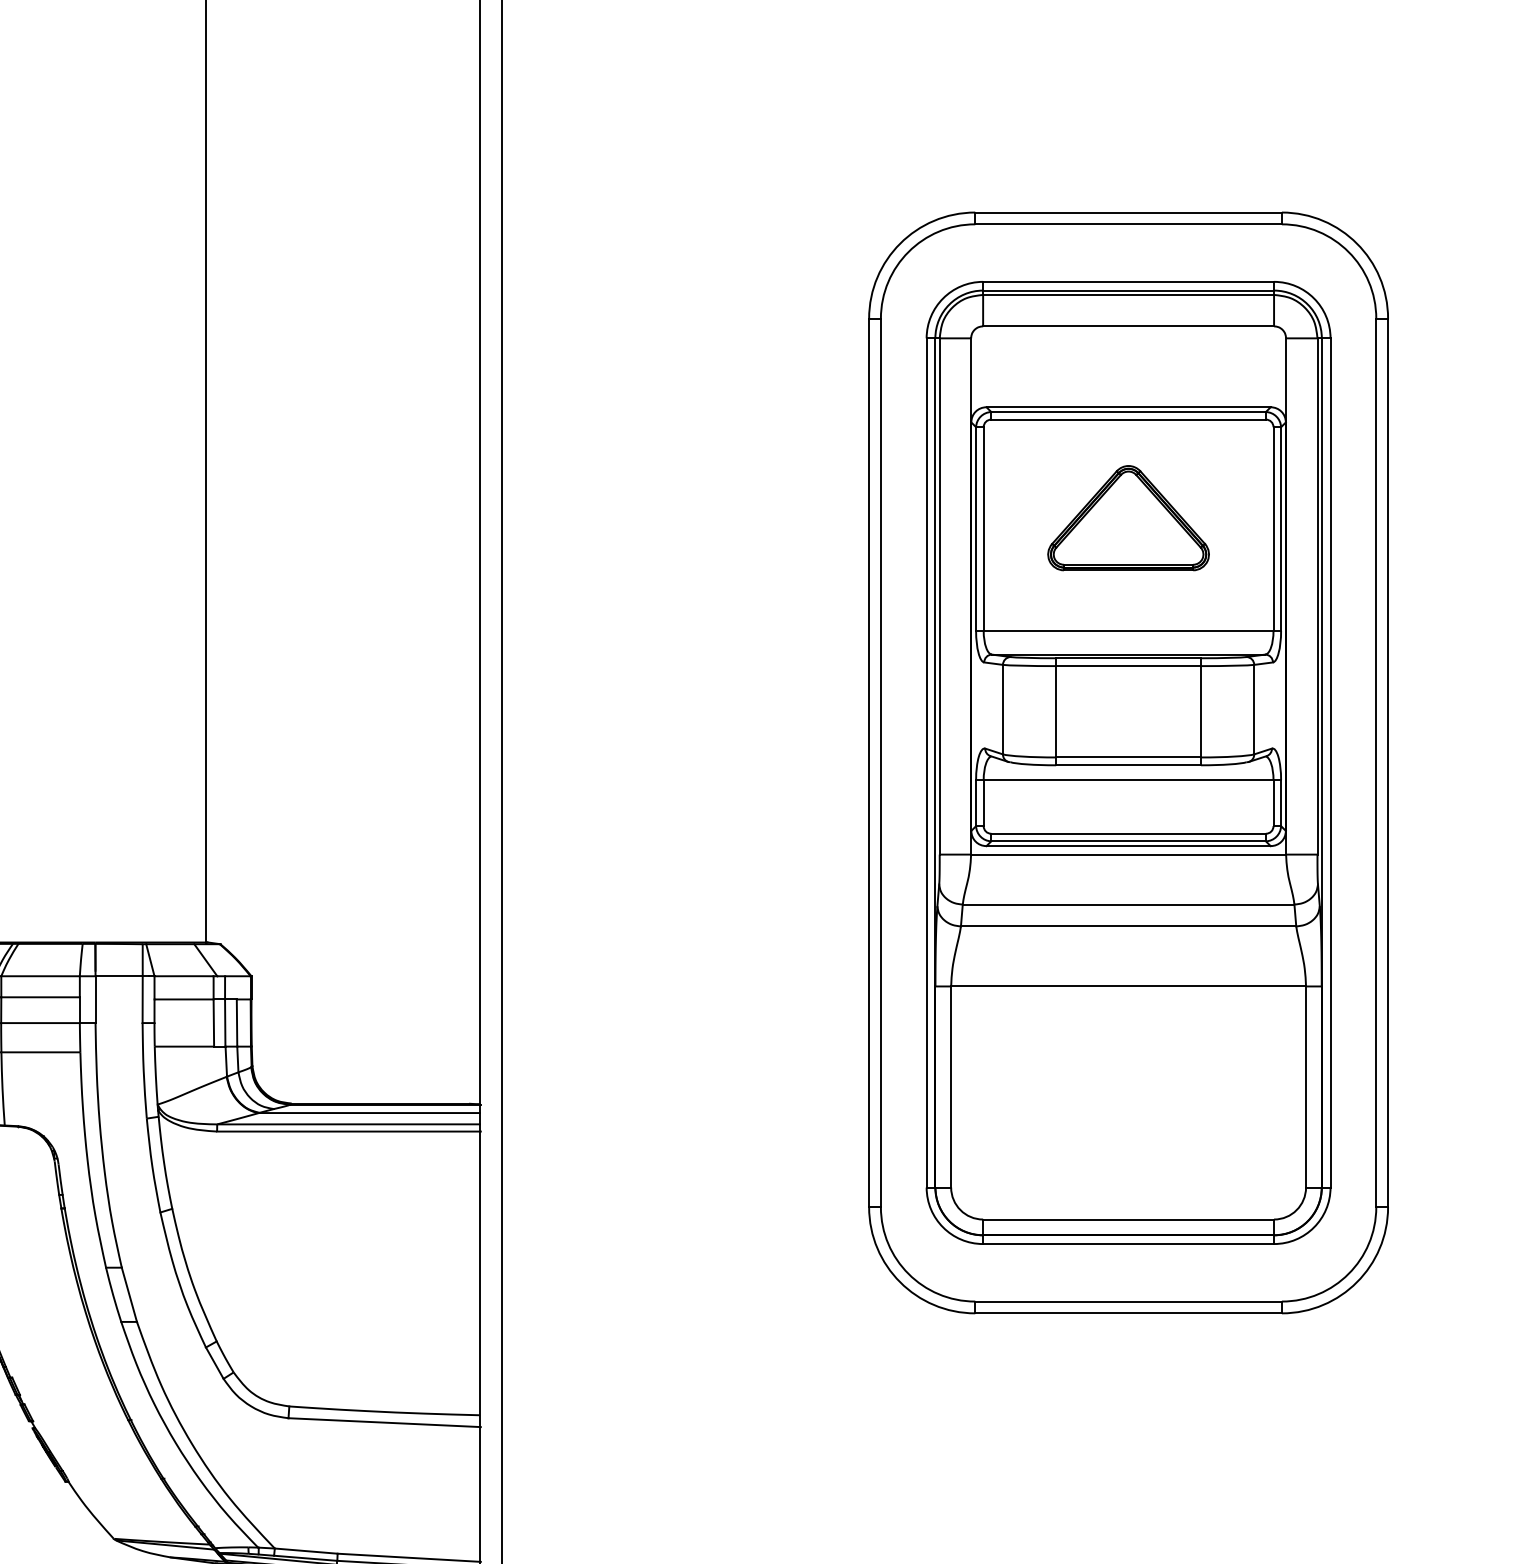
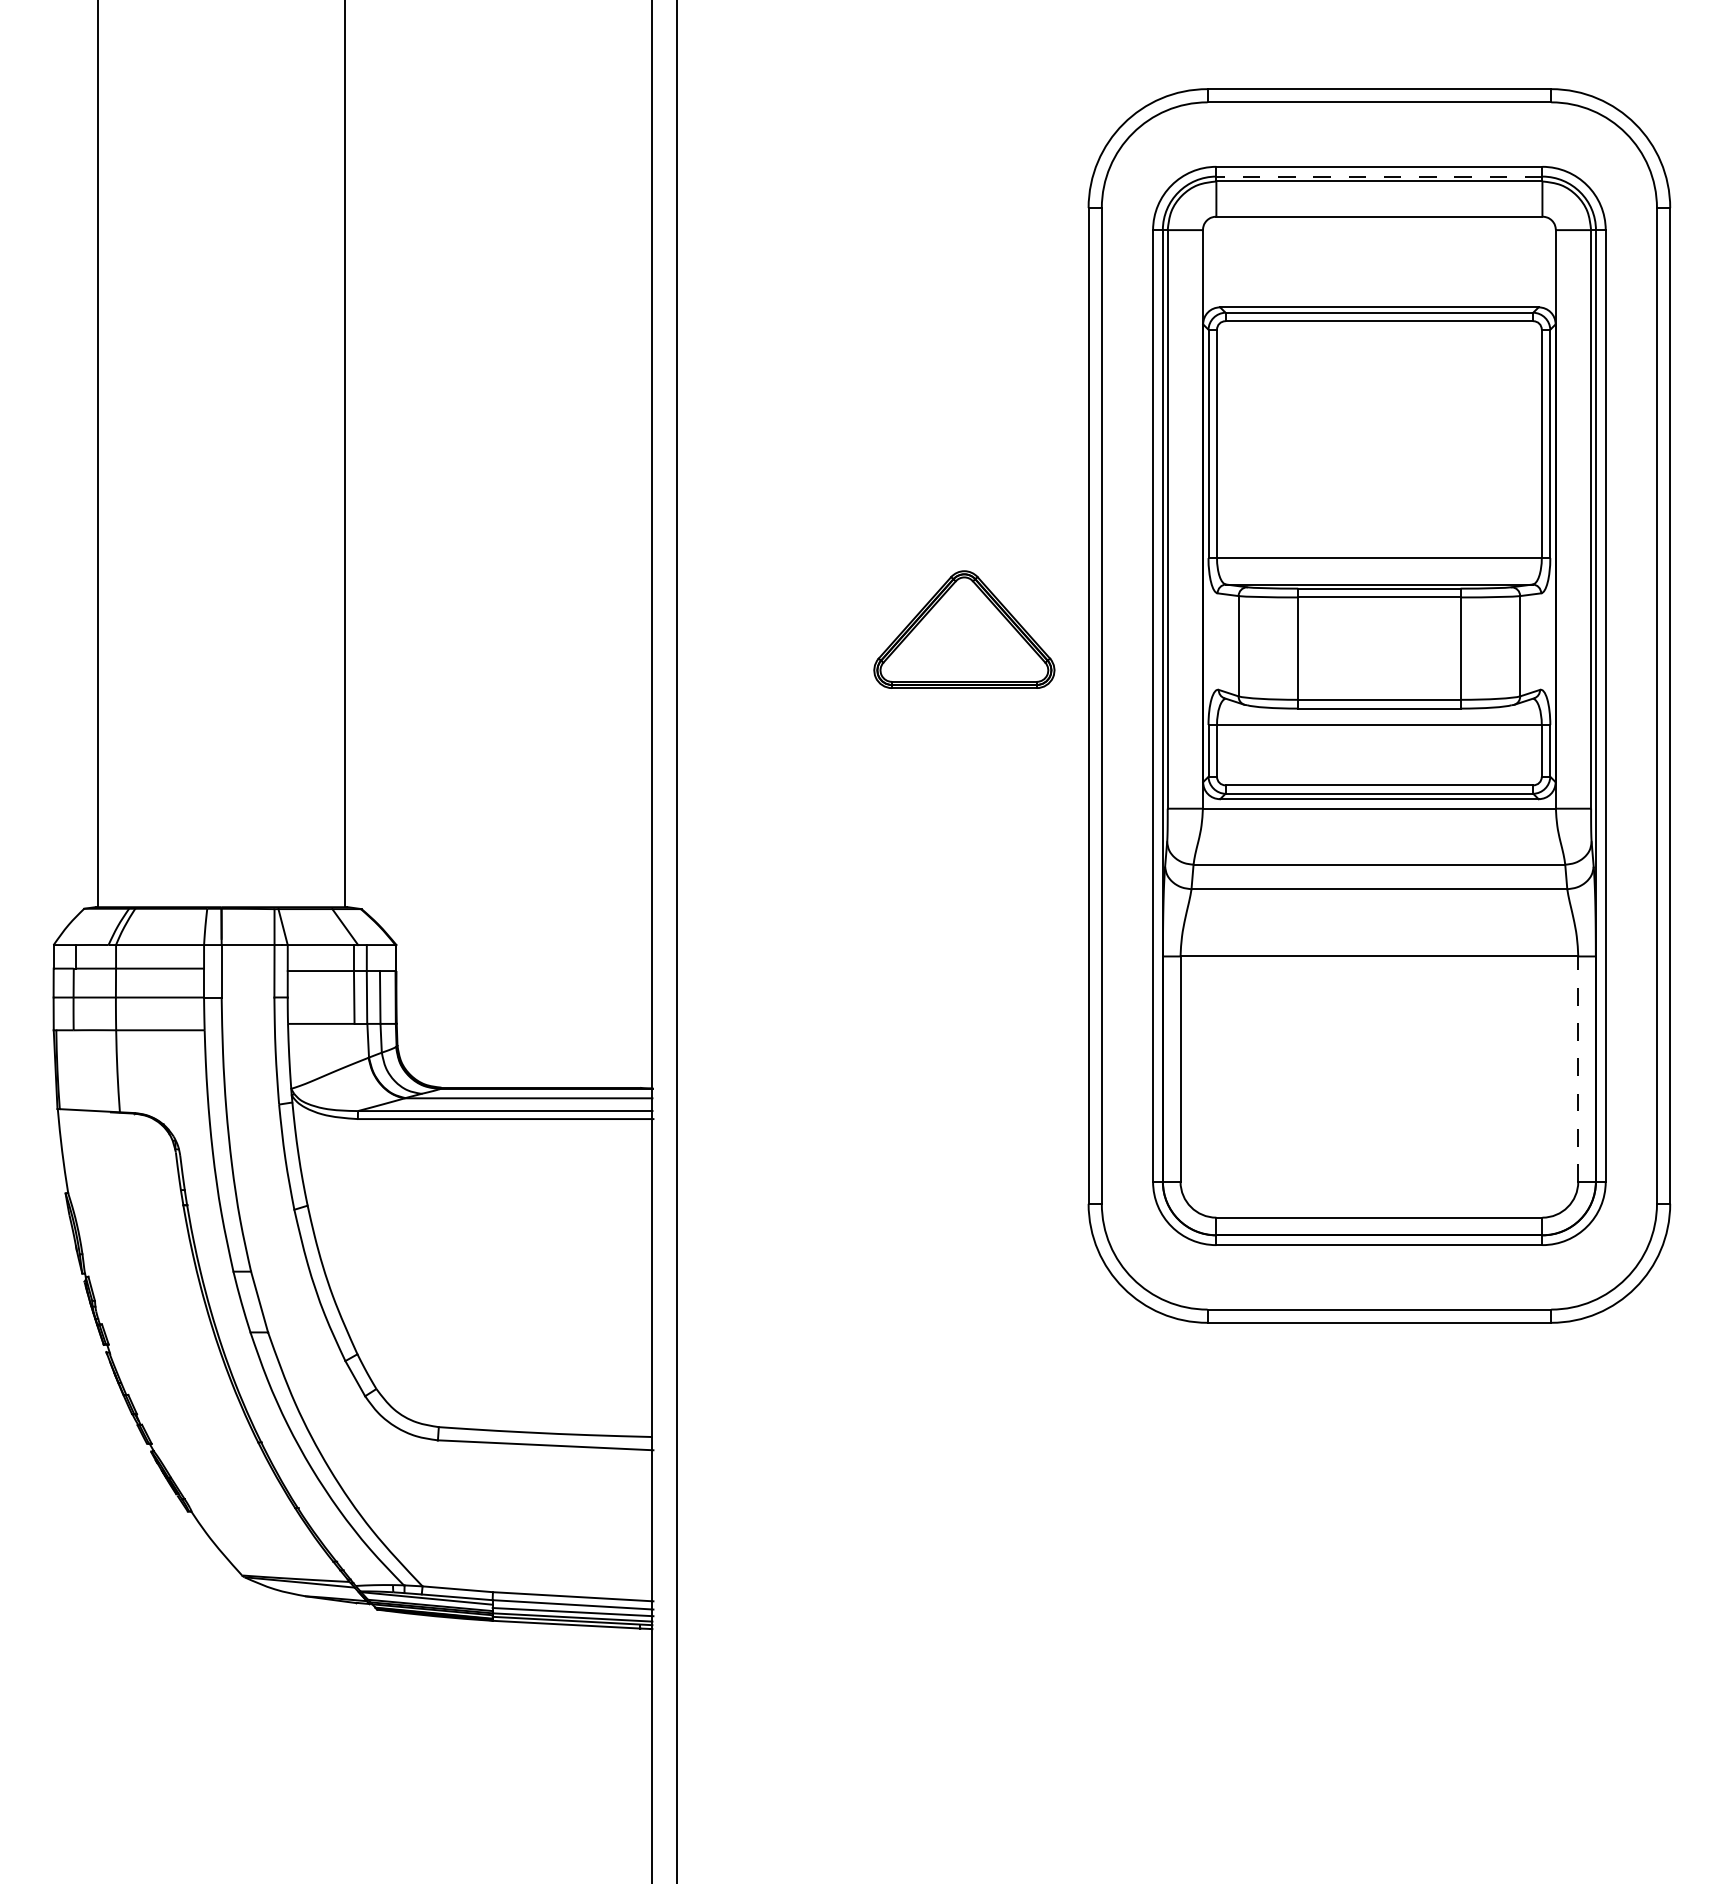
line: (1127, 290) -> (1378, 176), solid -> dashed
part: (1128, 518) -> (964, 629), moved
line: (1306, 1087) -> (1578, 1069), solid -> dashed

